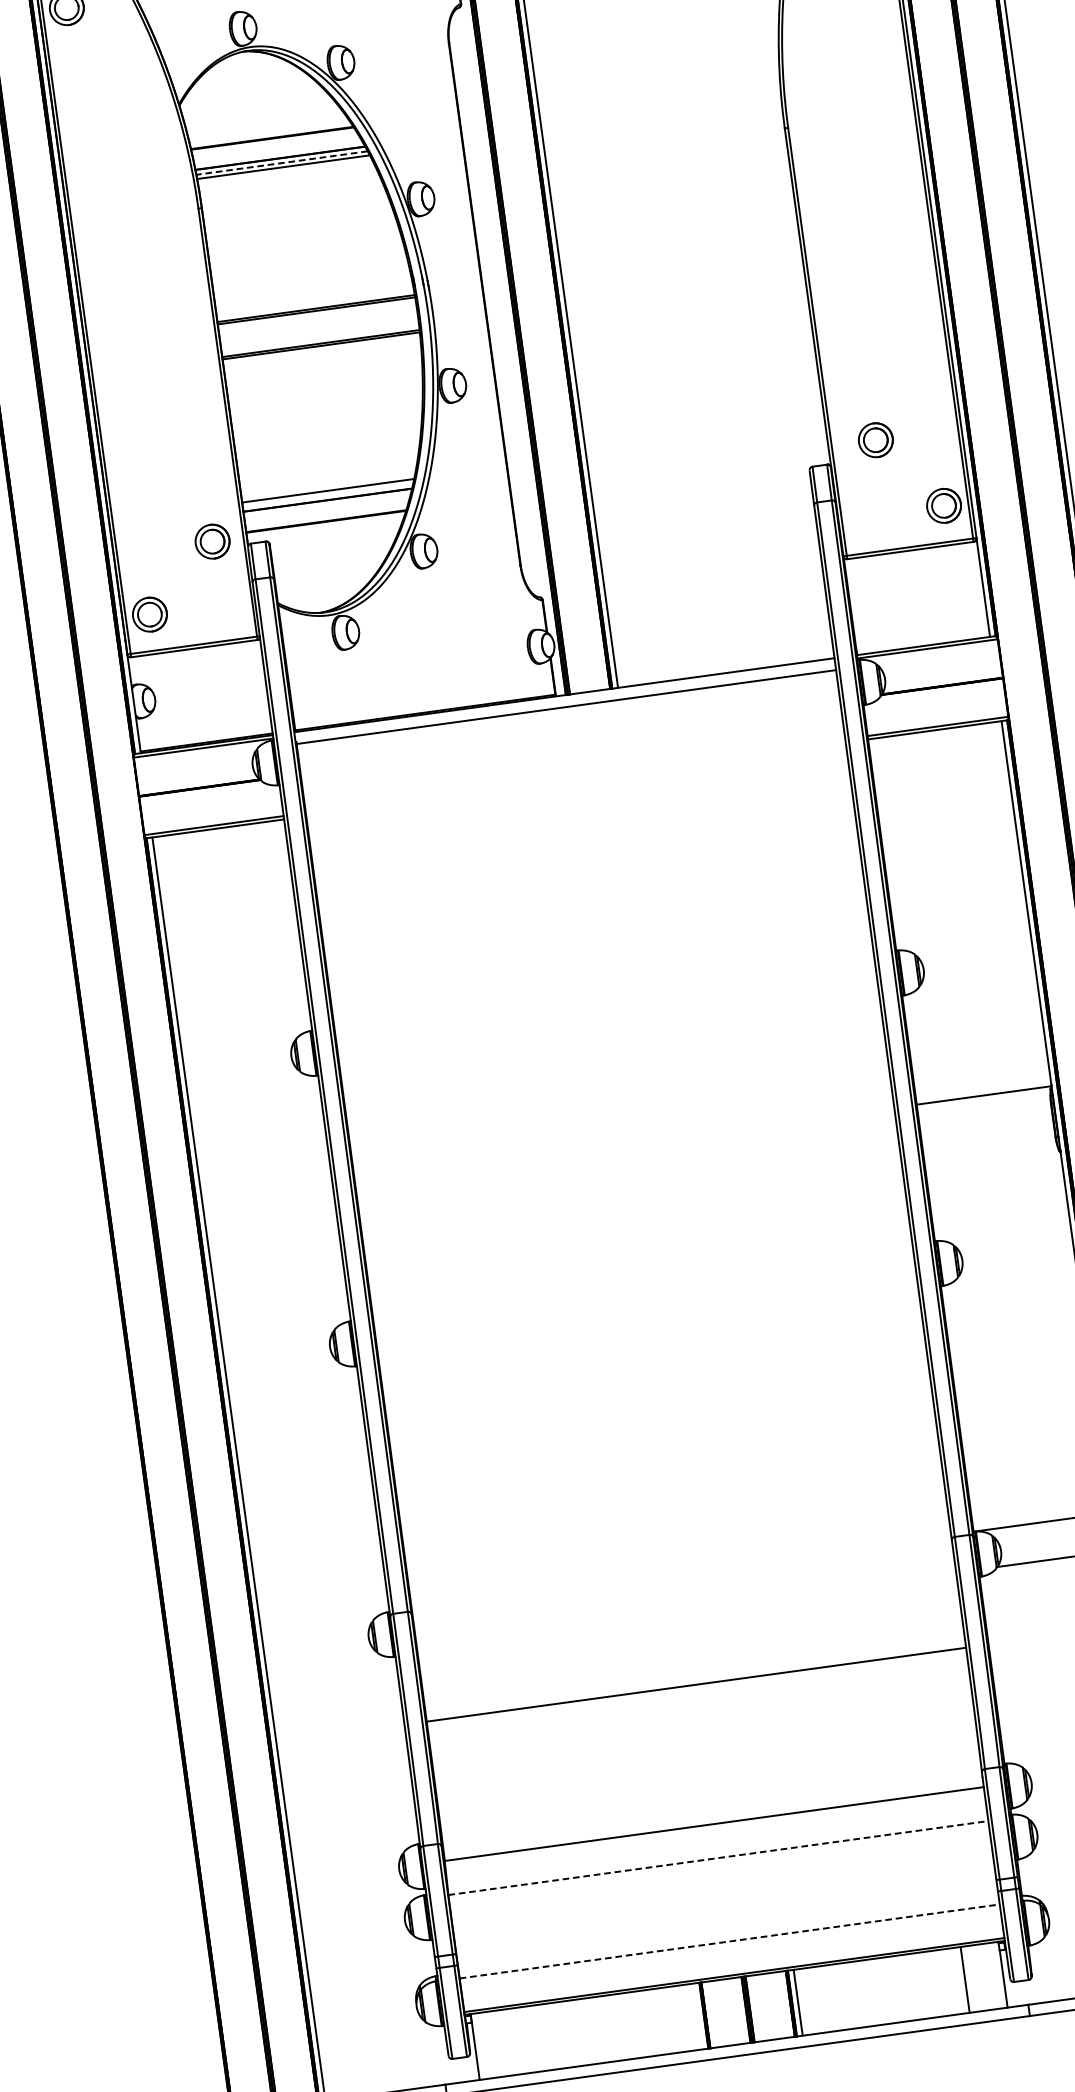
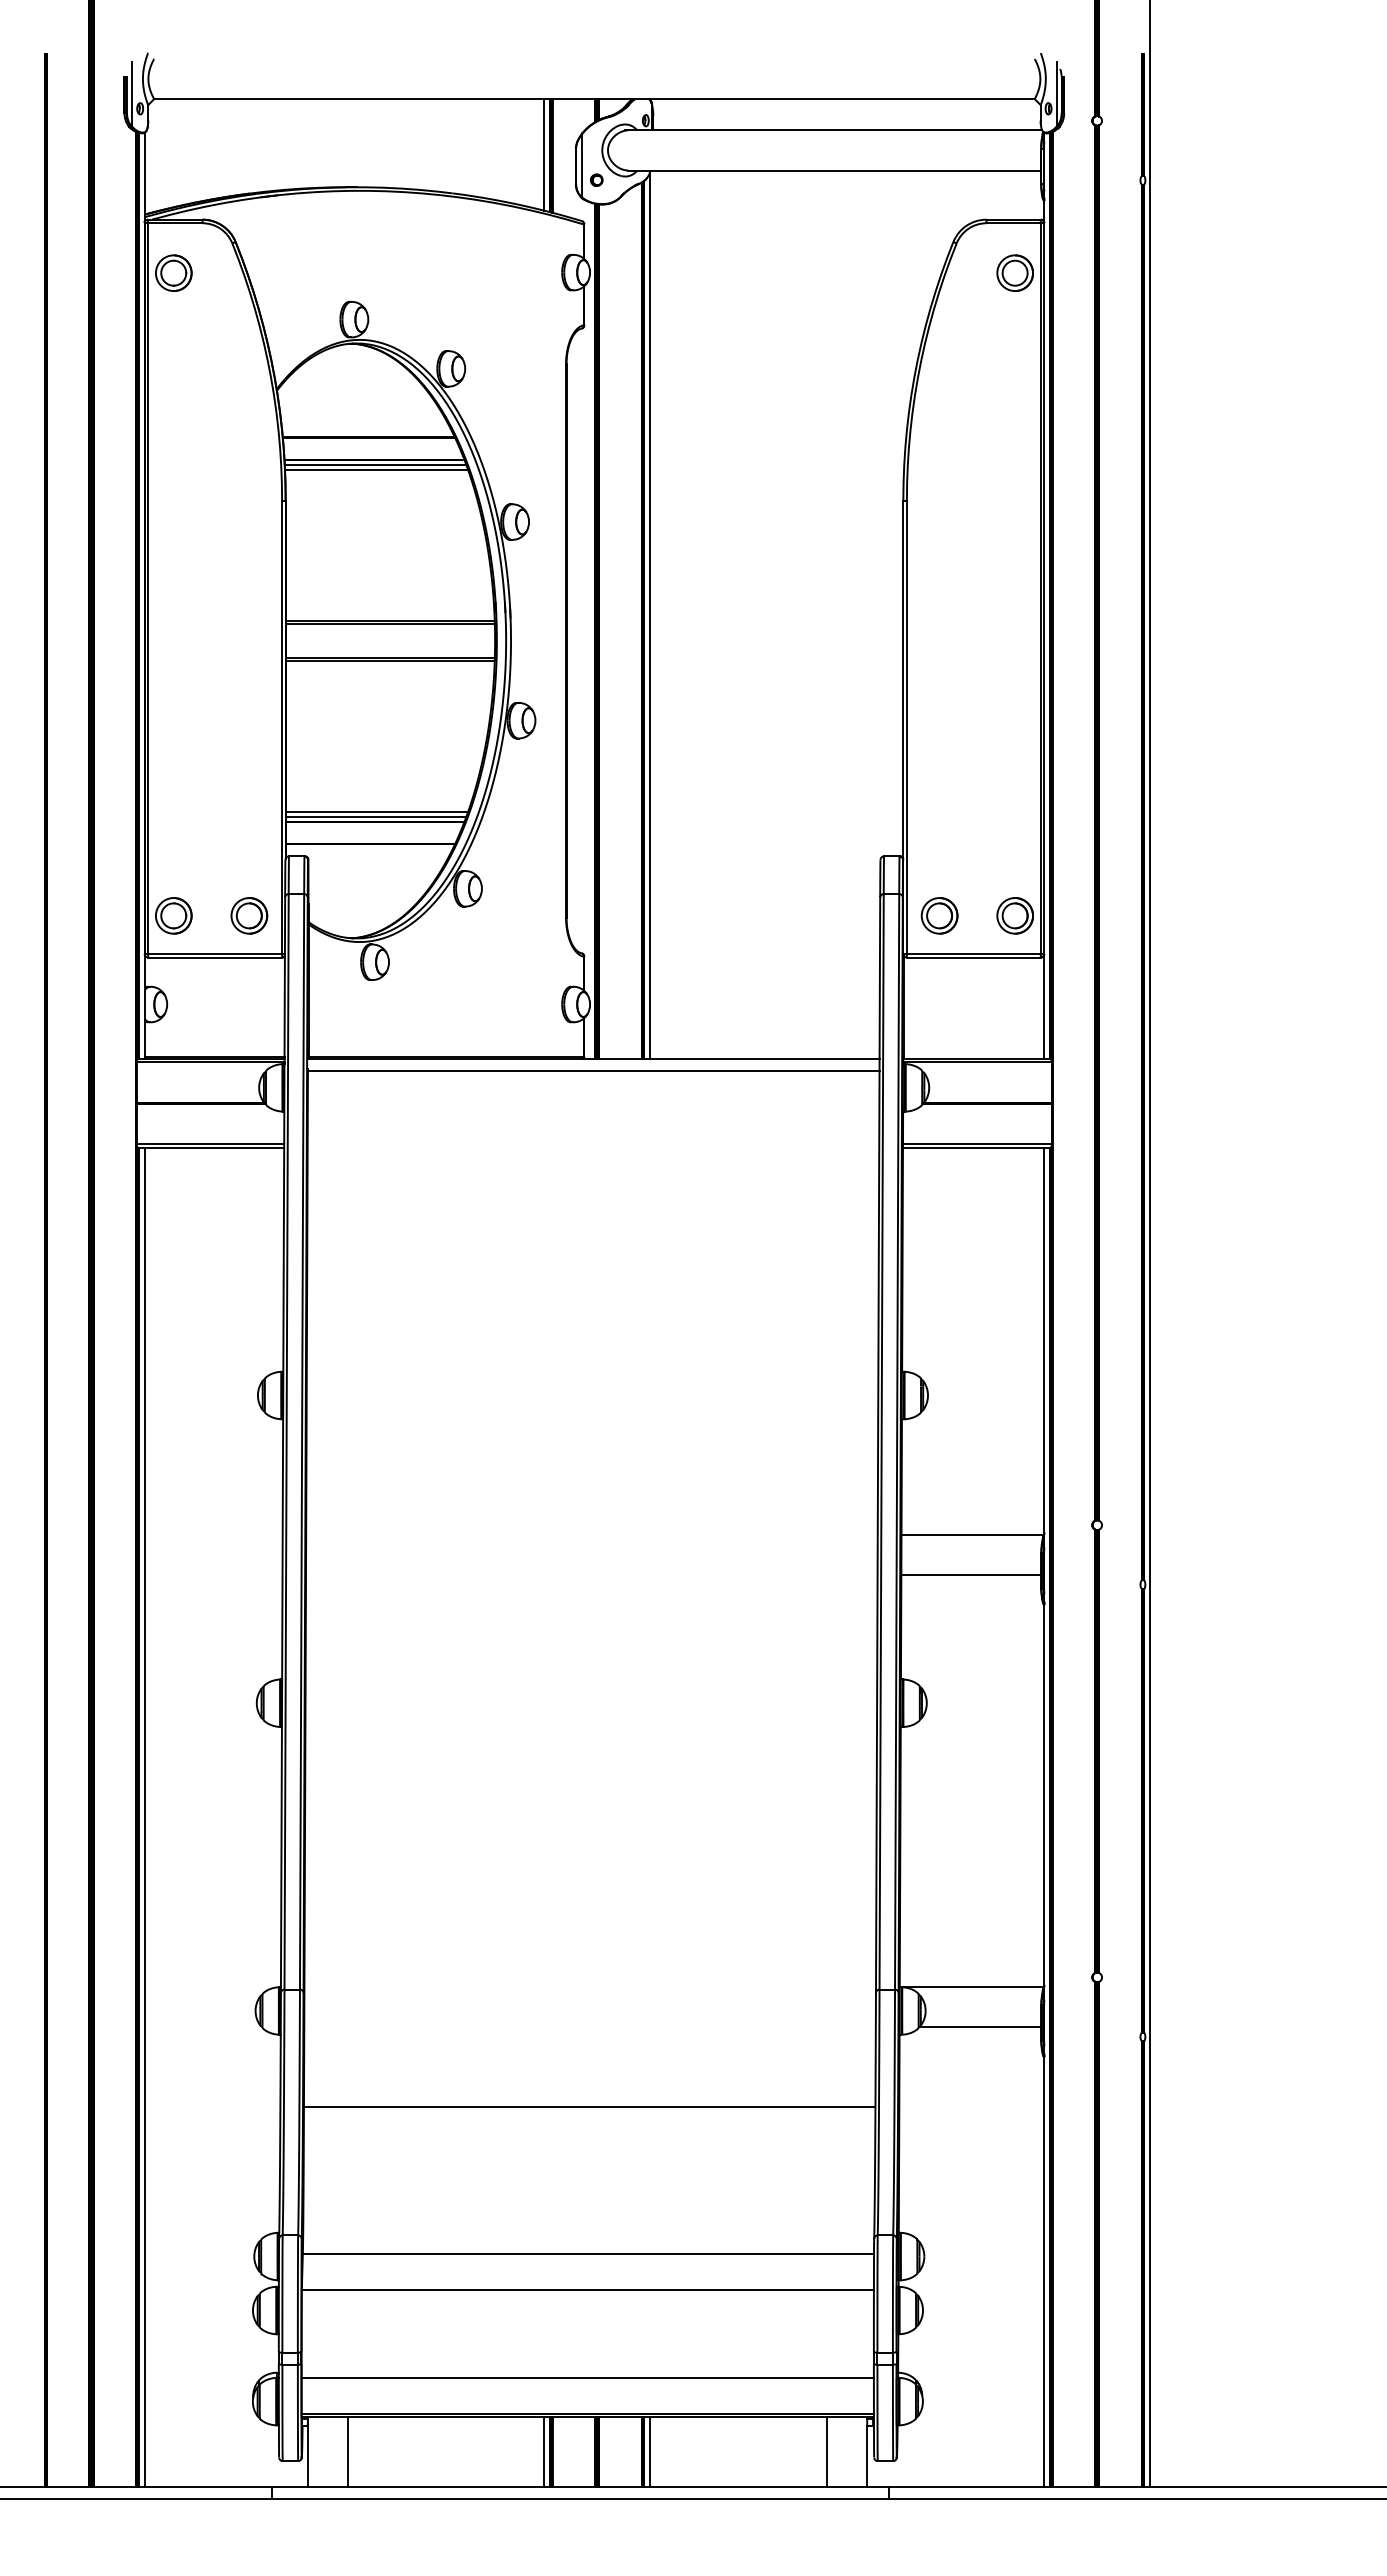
line: (282, 163) -> (375, 465), dashed -> solid
part: (875, 439) -> (939, 915), moved
line: (327, 494) -> (375, 816), added
part: (212, 541) -> (249, 915), moved
line: (987, 1133) -> (971, 1574), added
line: (719, 1858) -> (588, 2290), dashed -> solid
line: (730, 1941) -> (588, 2378), dashed -> solid
line: (698, 2016) -> (544, 2451), added
line: (513, 2041) -> (348, 2451), added

